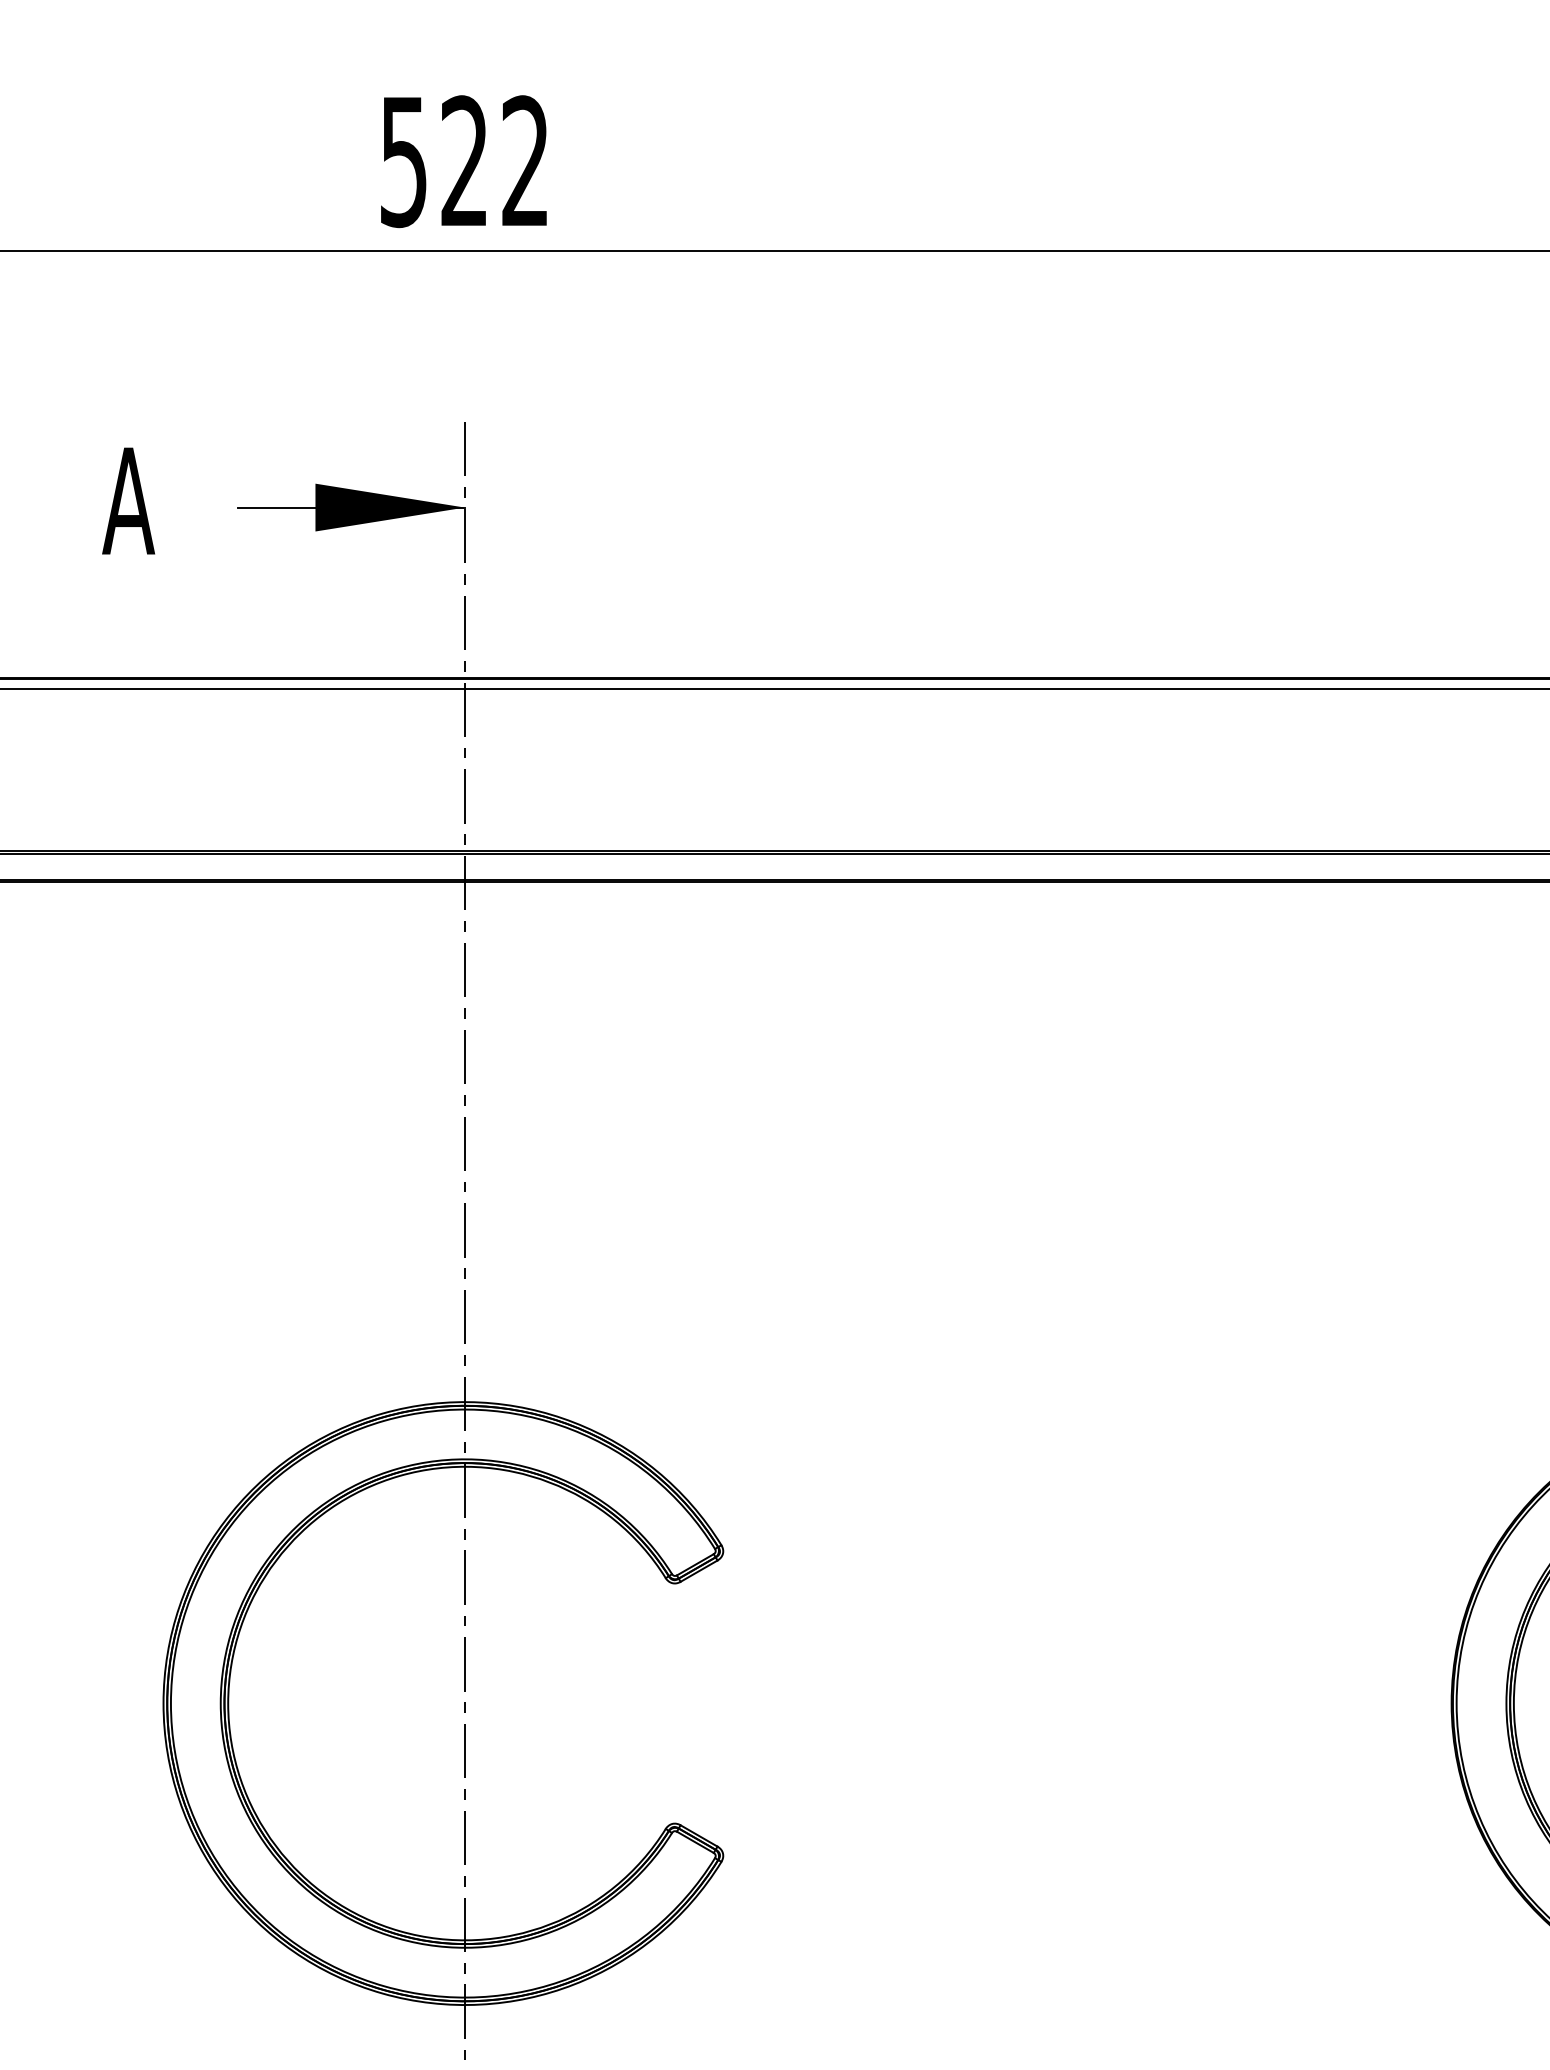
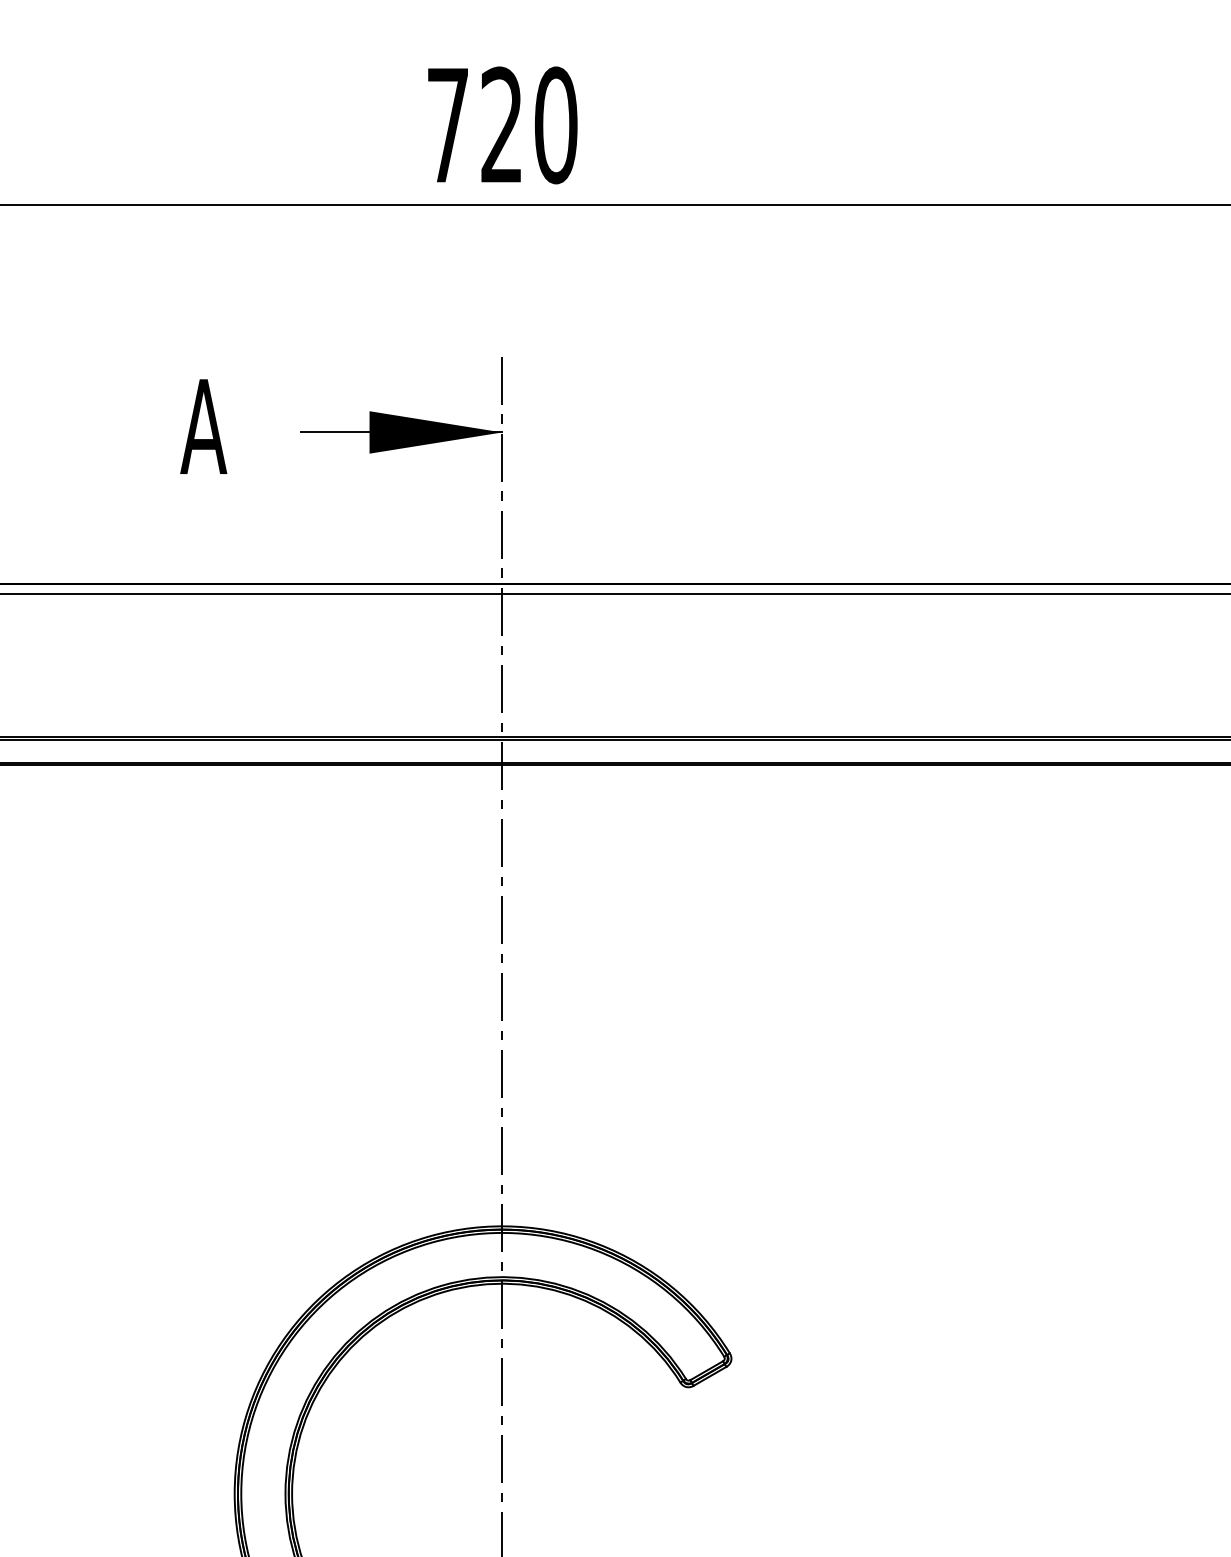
text: (465, 161) -> (502, 125), 522 -> 720

